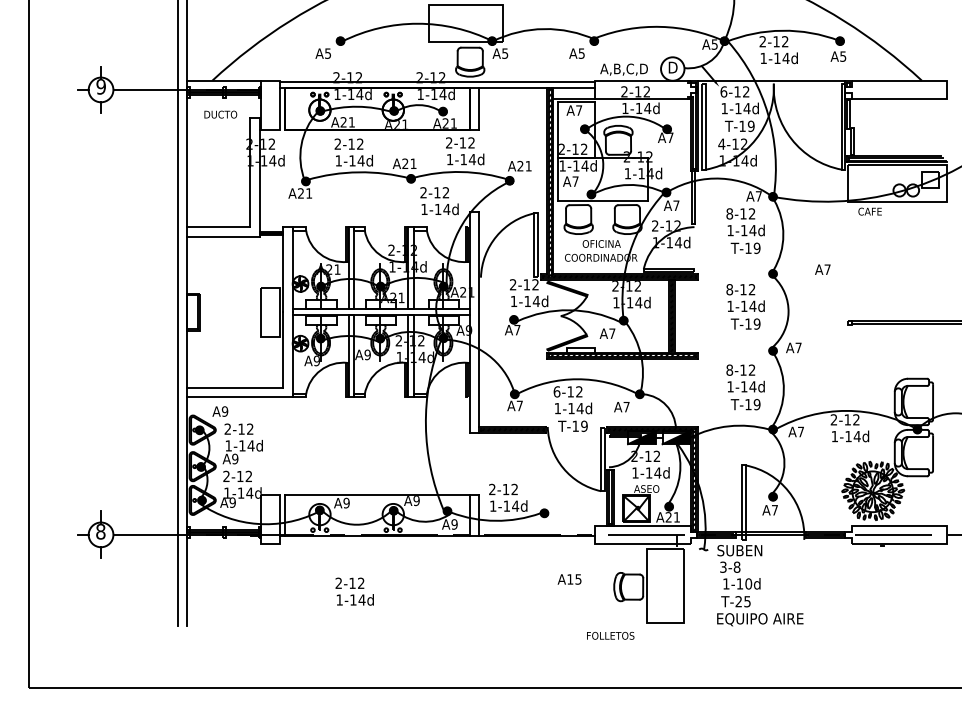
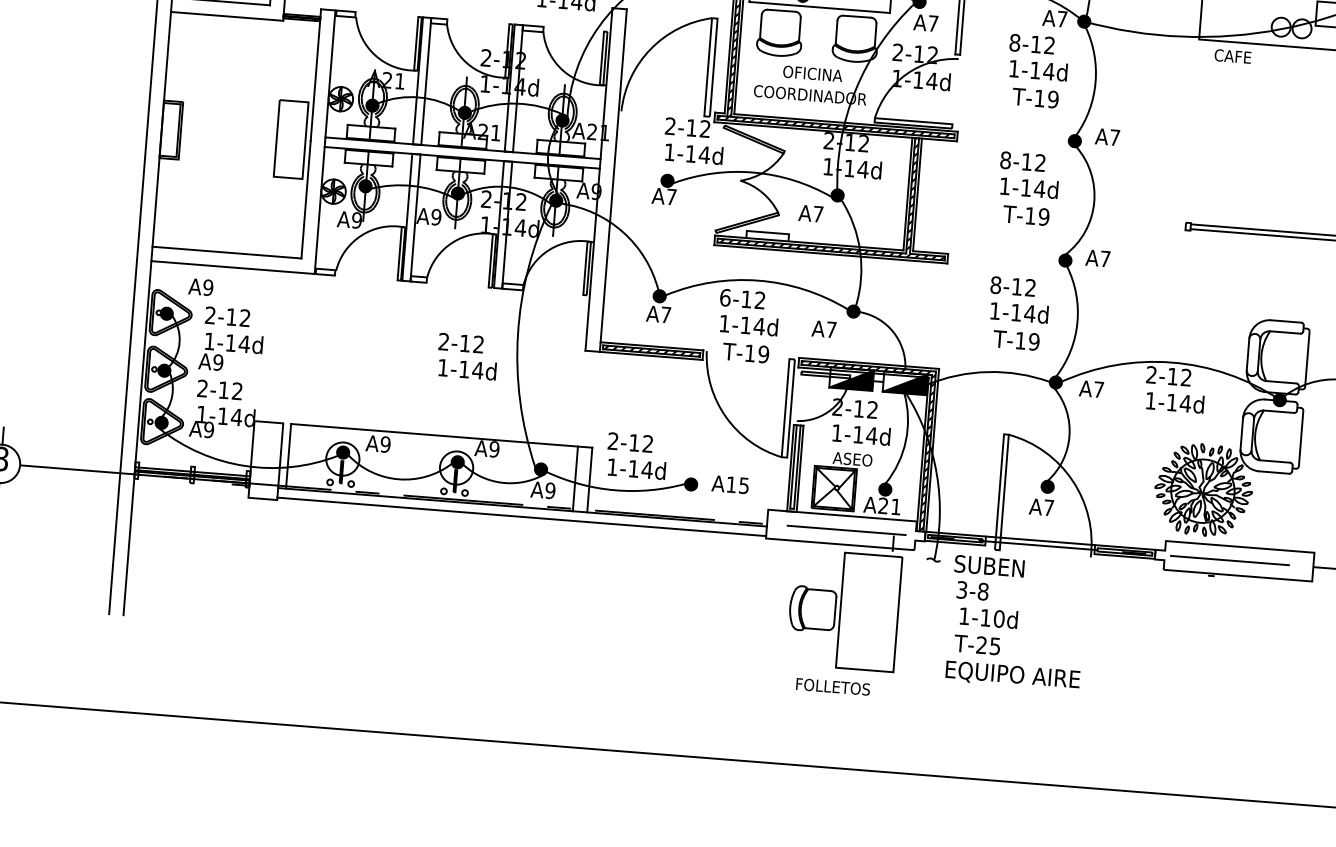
text: (822, 269) -> (1107, 136), moved
line: (437, 542) -> (521, 516), added
text: (569, 579) -> (730, 484), moved
text: (354, 591) -> (467, 356), moved
text: (610, 635) -> (832, 686), moved

